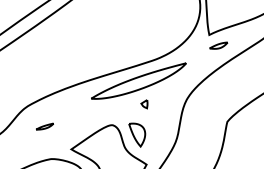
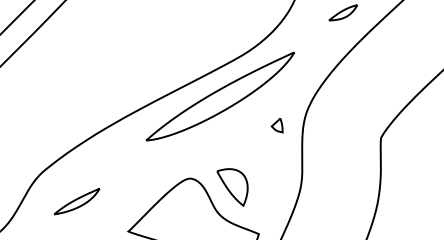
part: (144, 104) -> (277, 126), moved
part: (44, 126) -> (76, 201), size x1.67

